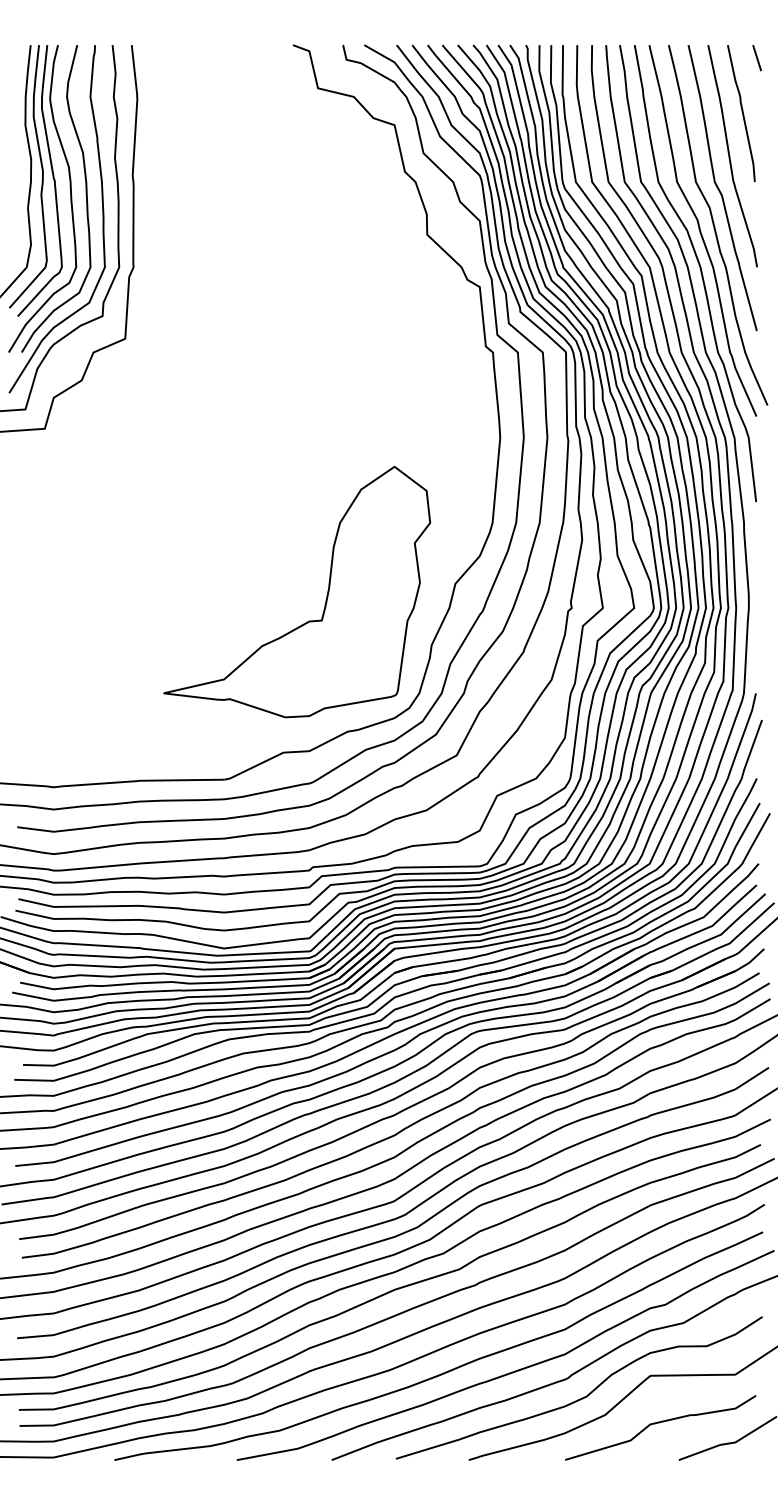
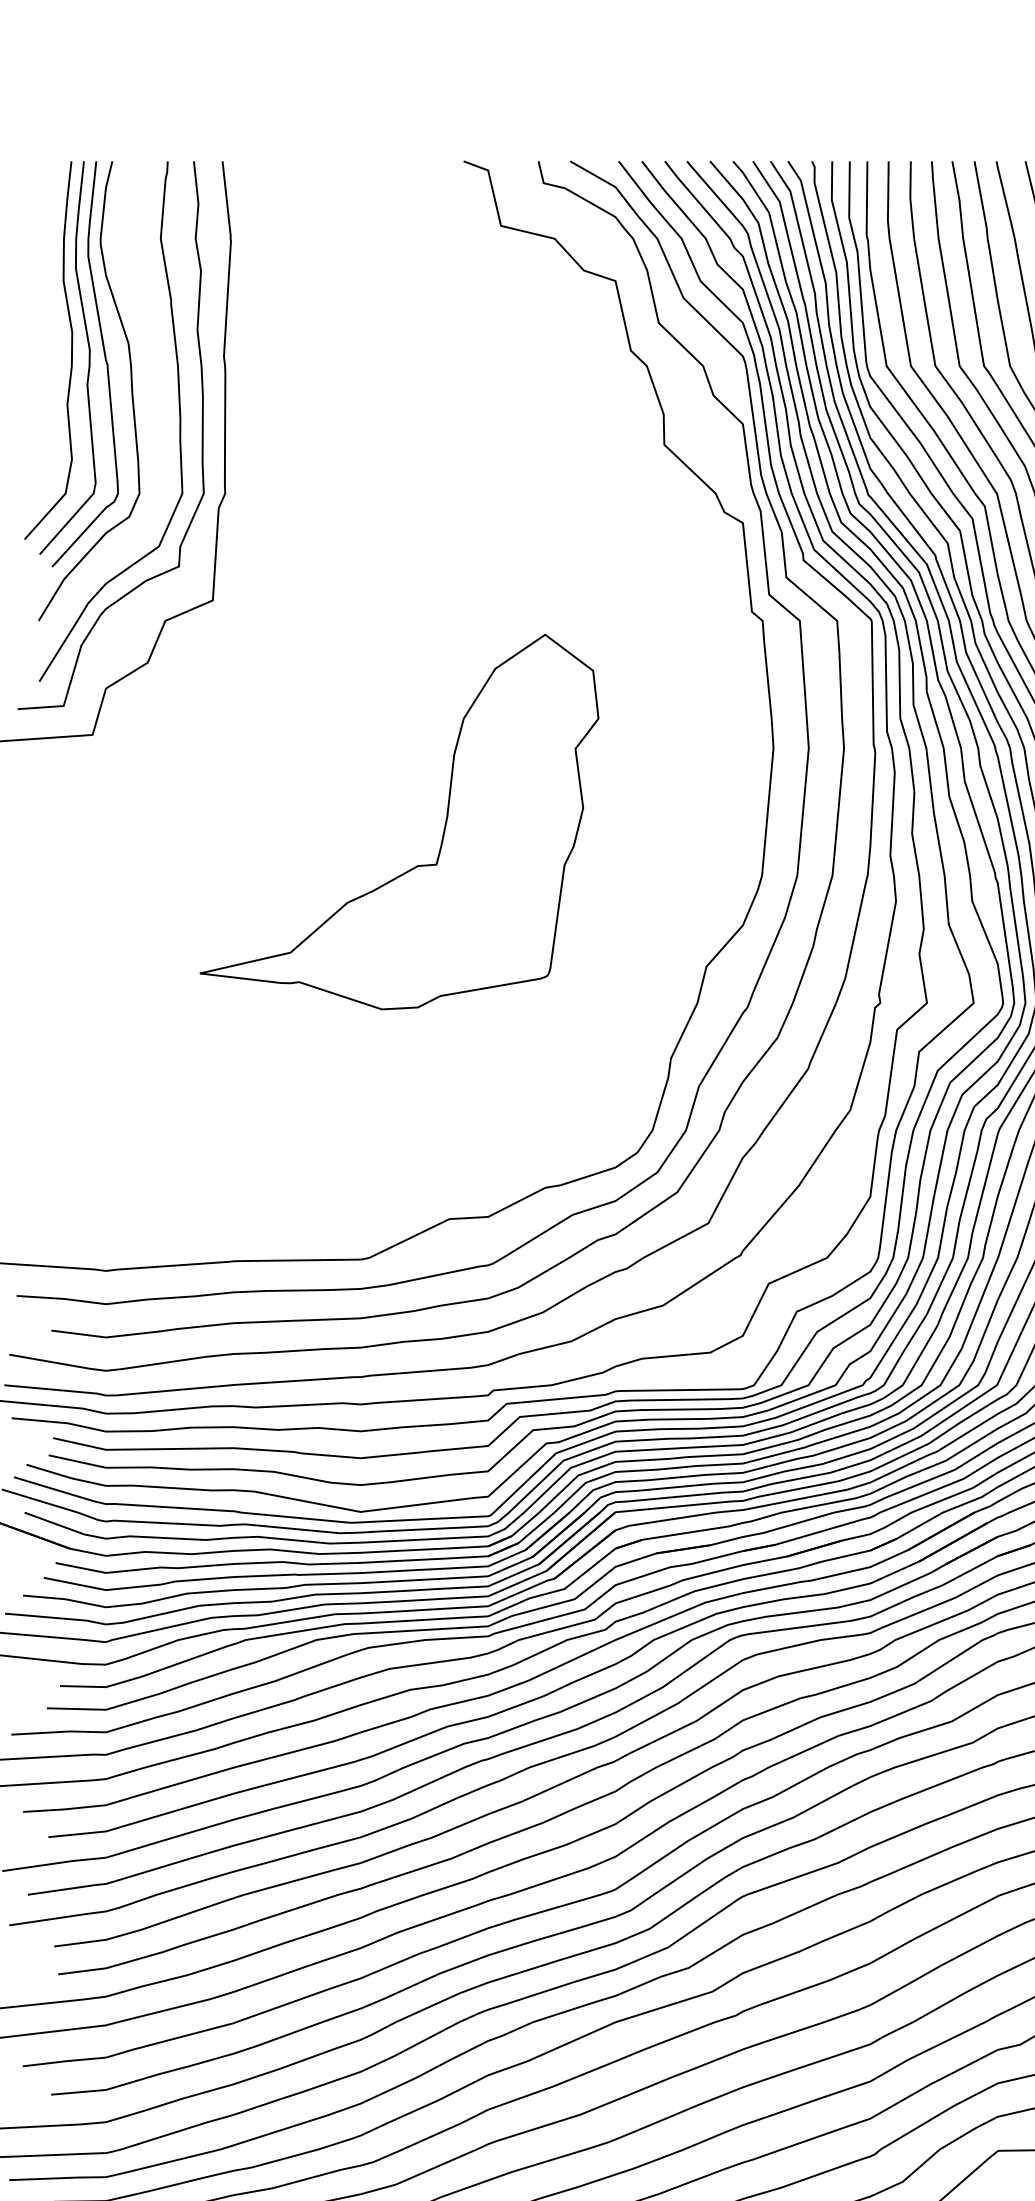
curve: (85, 194) -> (153, 384), removed
part: (325, 599) -> (441, 833), moved

